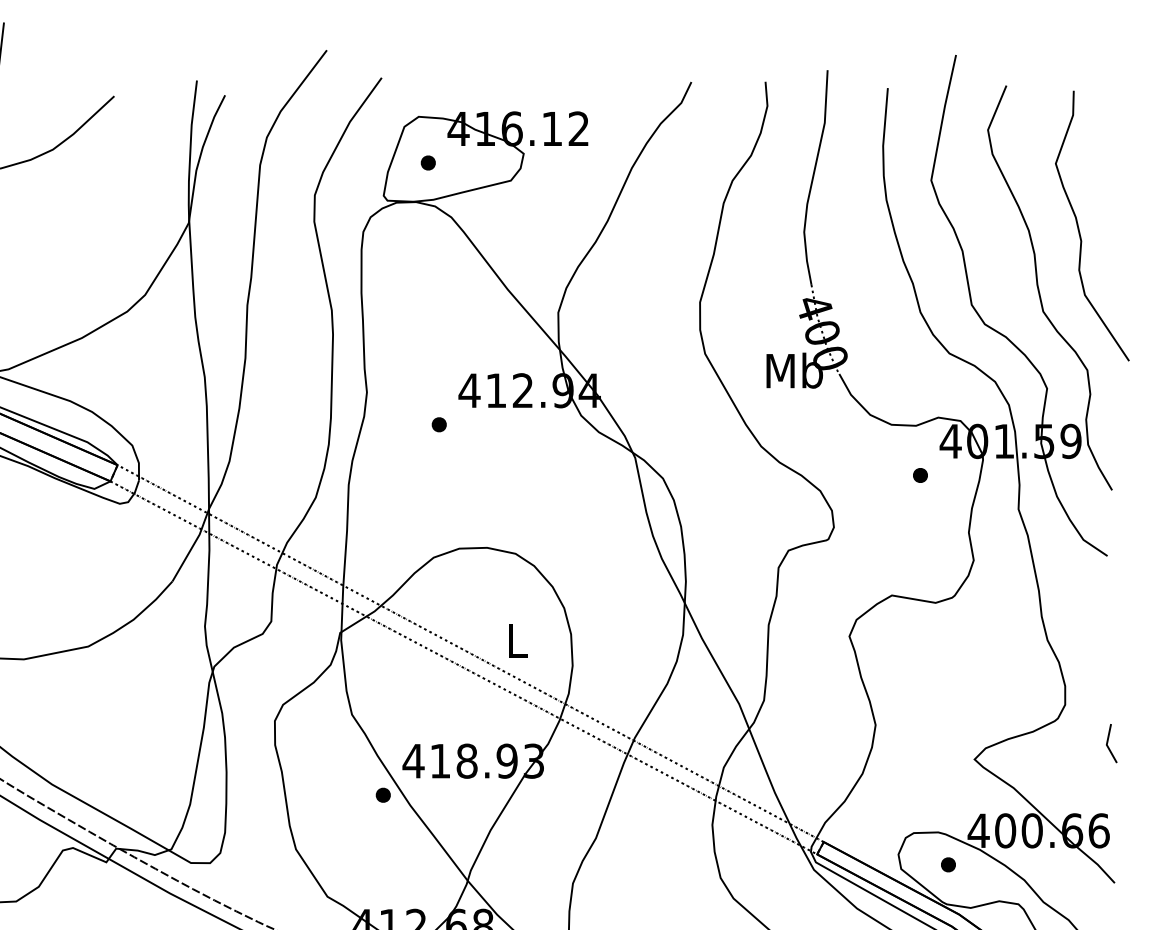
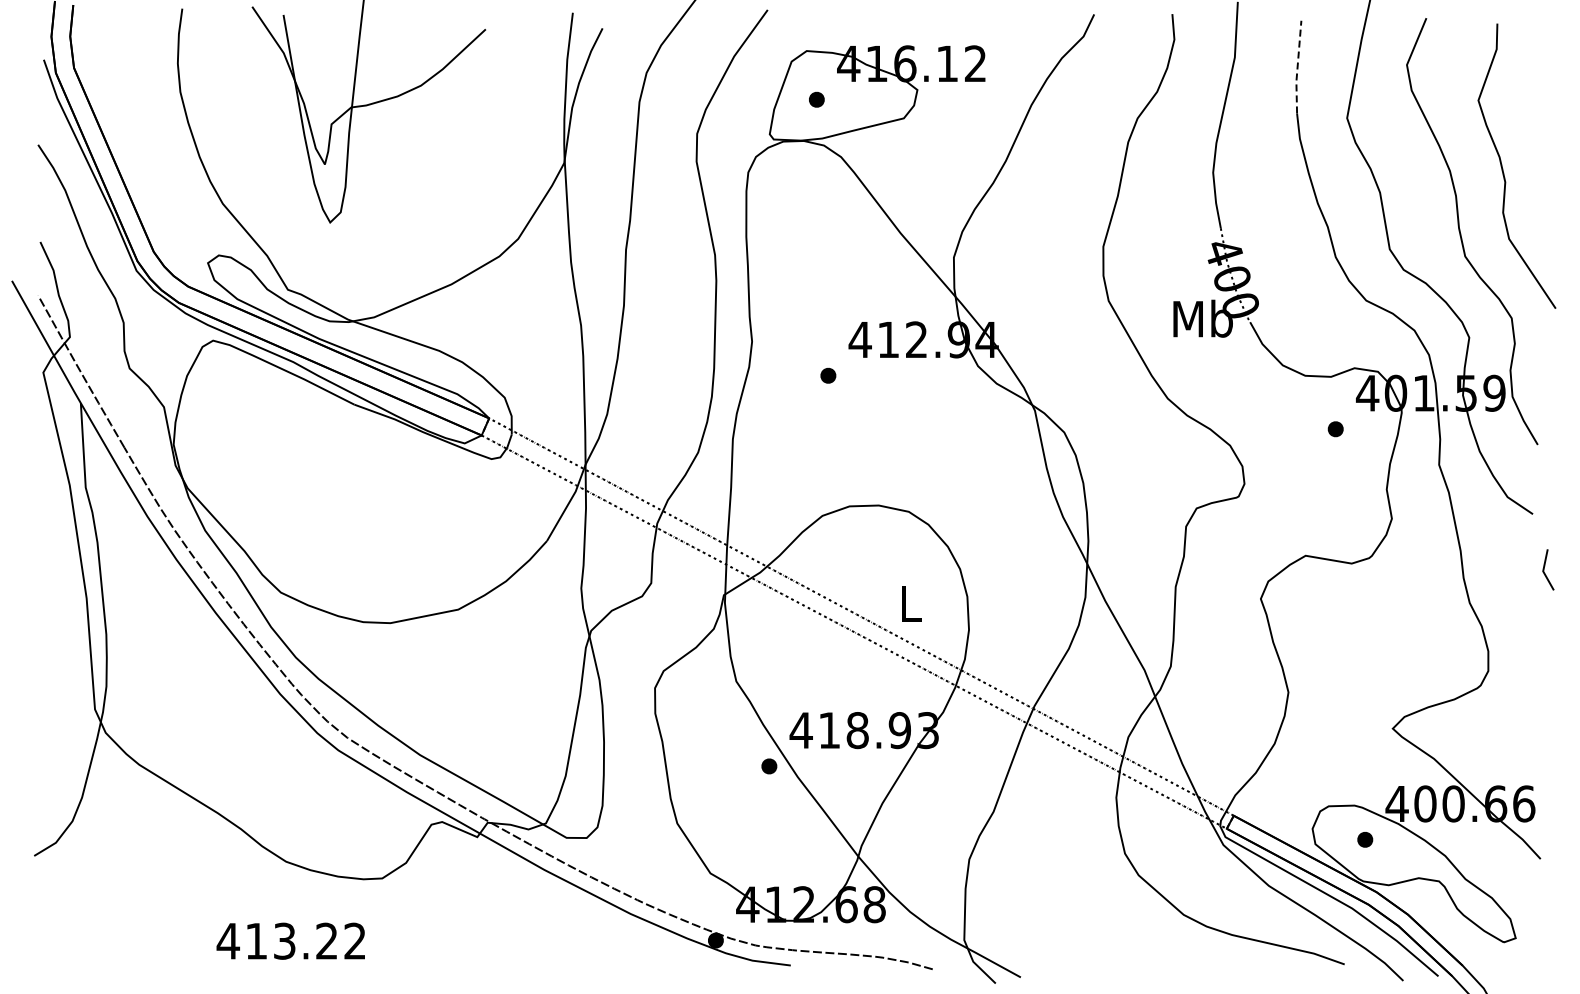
line: (884, 132) -> (1297, 67), solid -> dashed
line: (1108, 743) -> (1544, 569), moved

